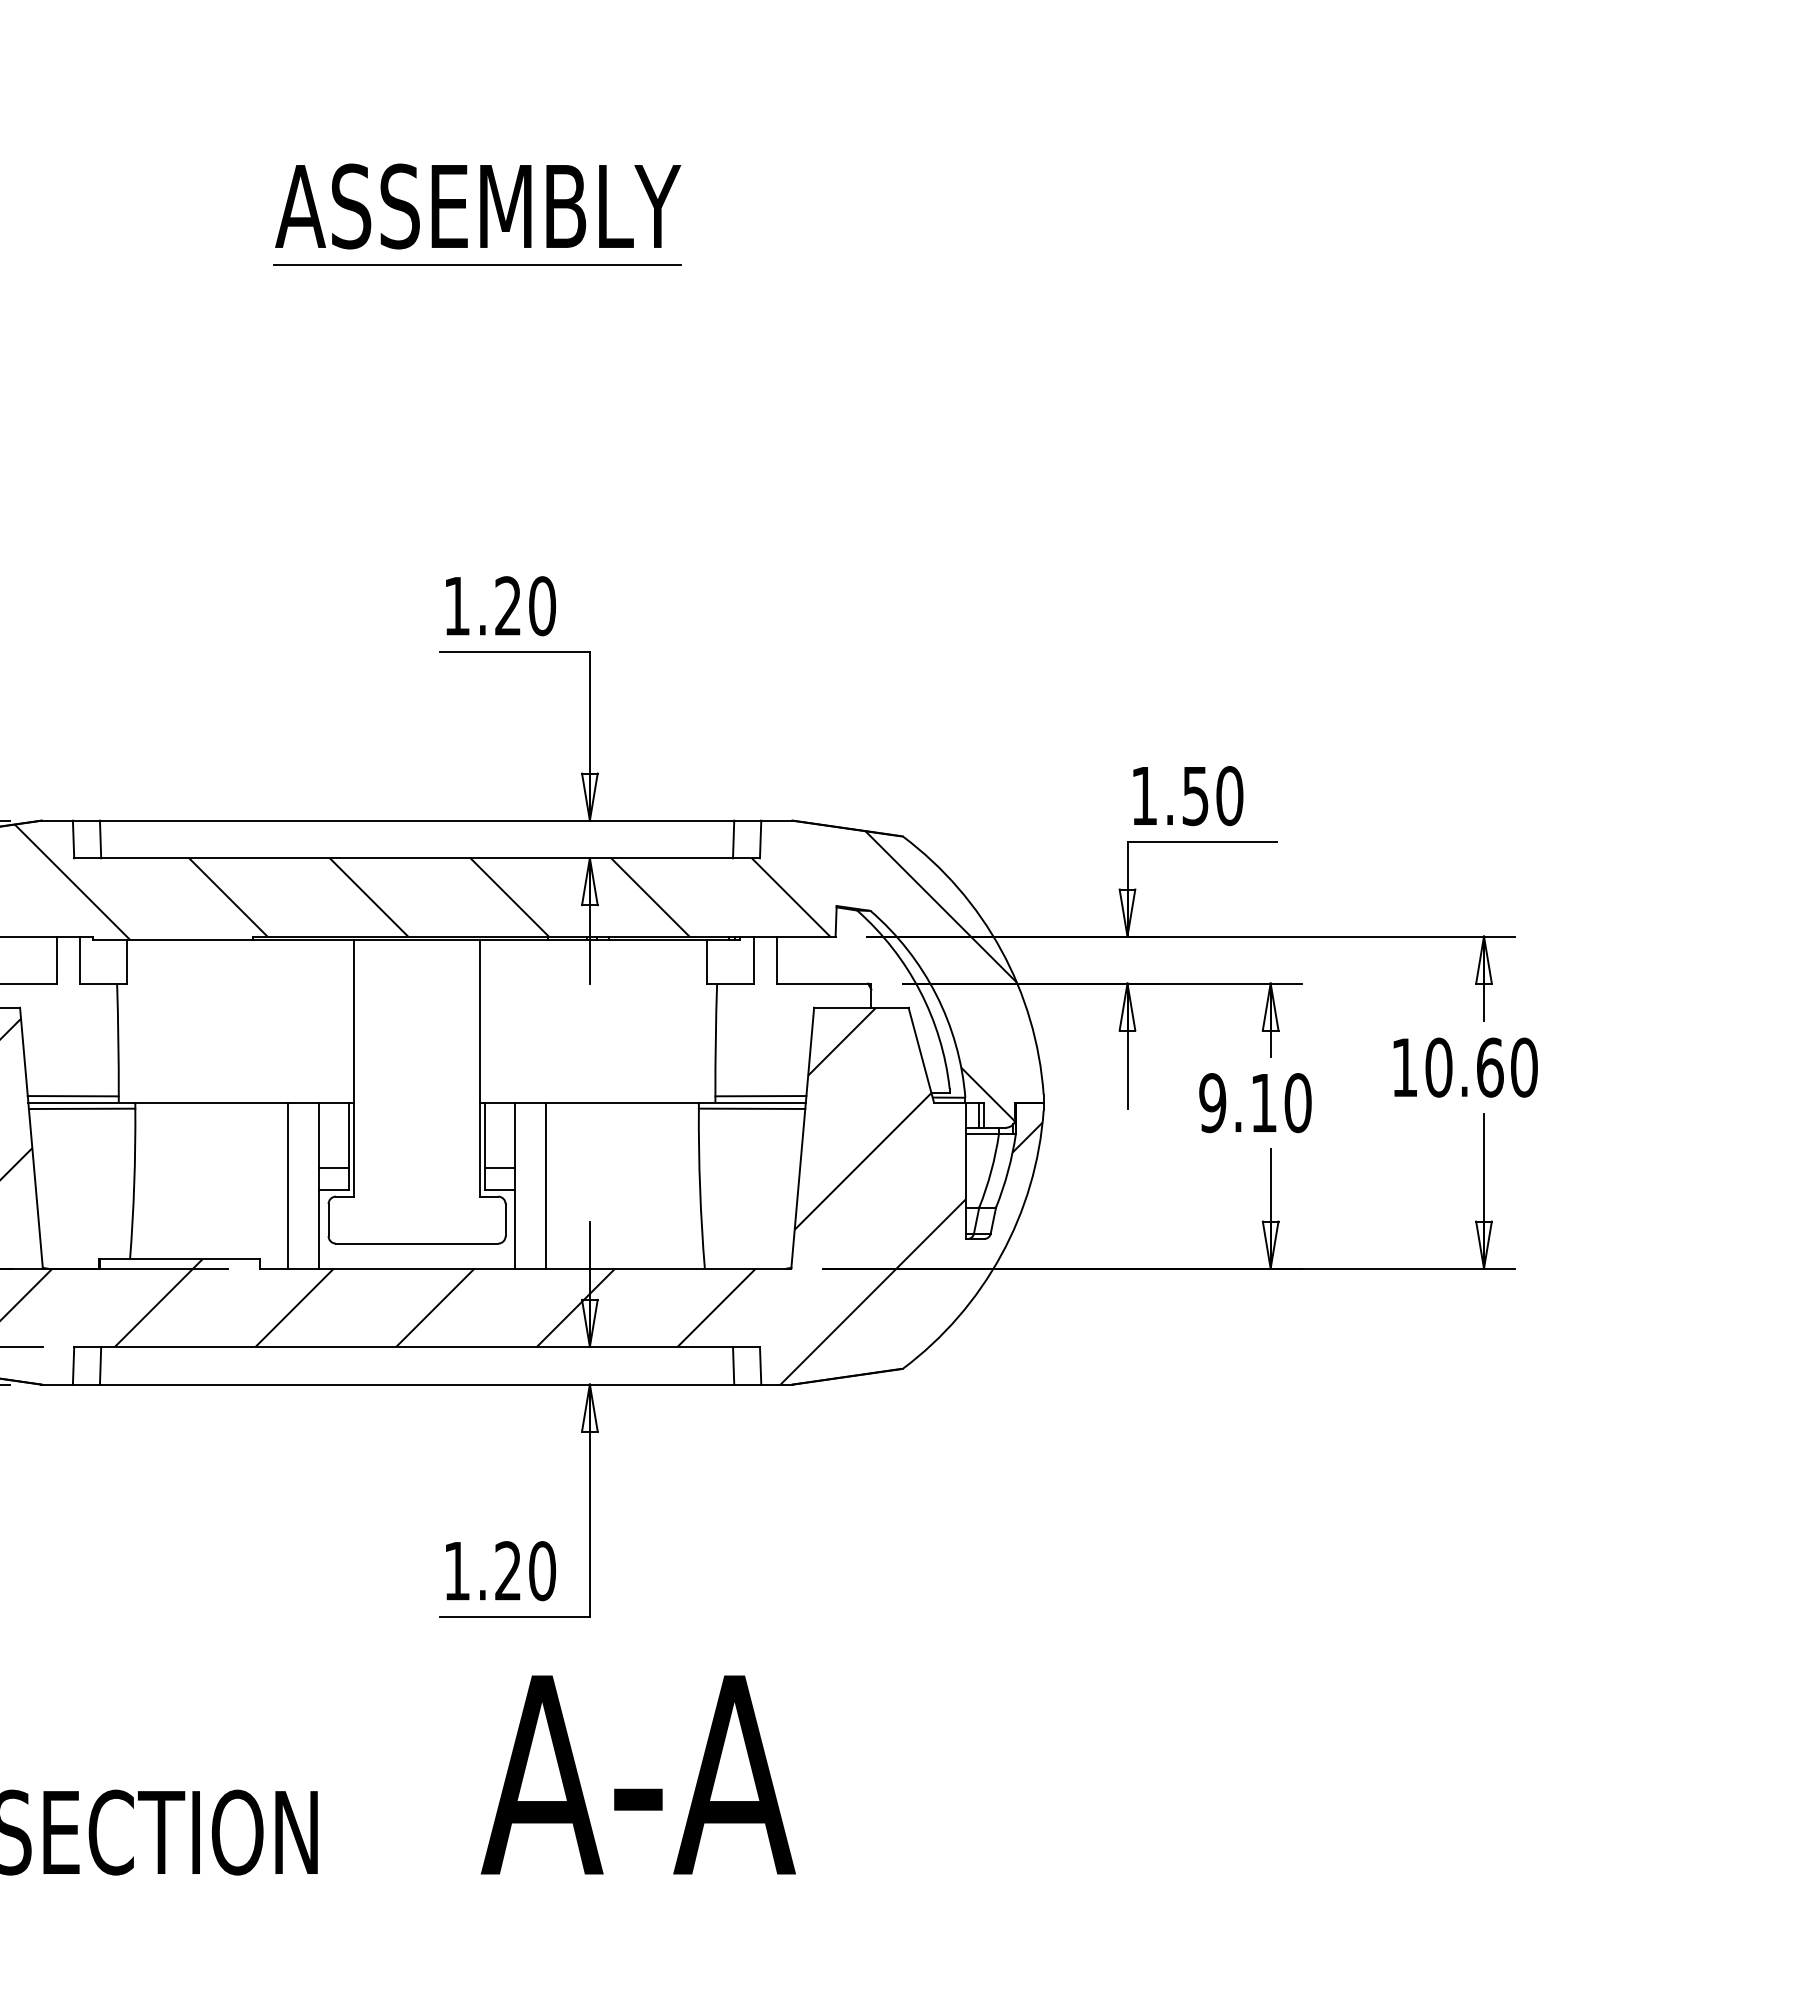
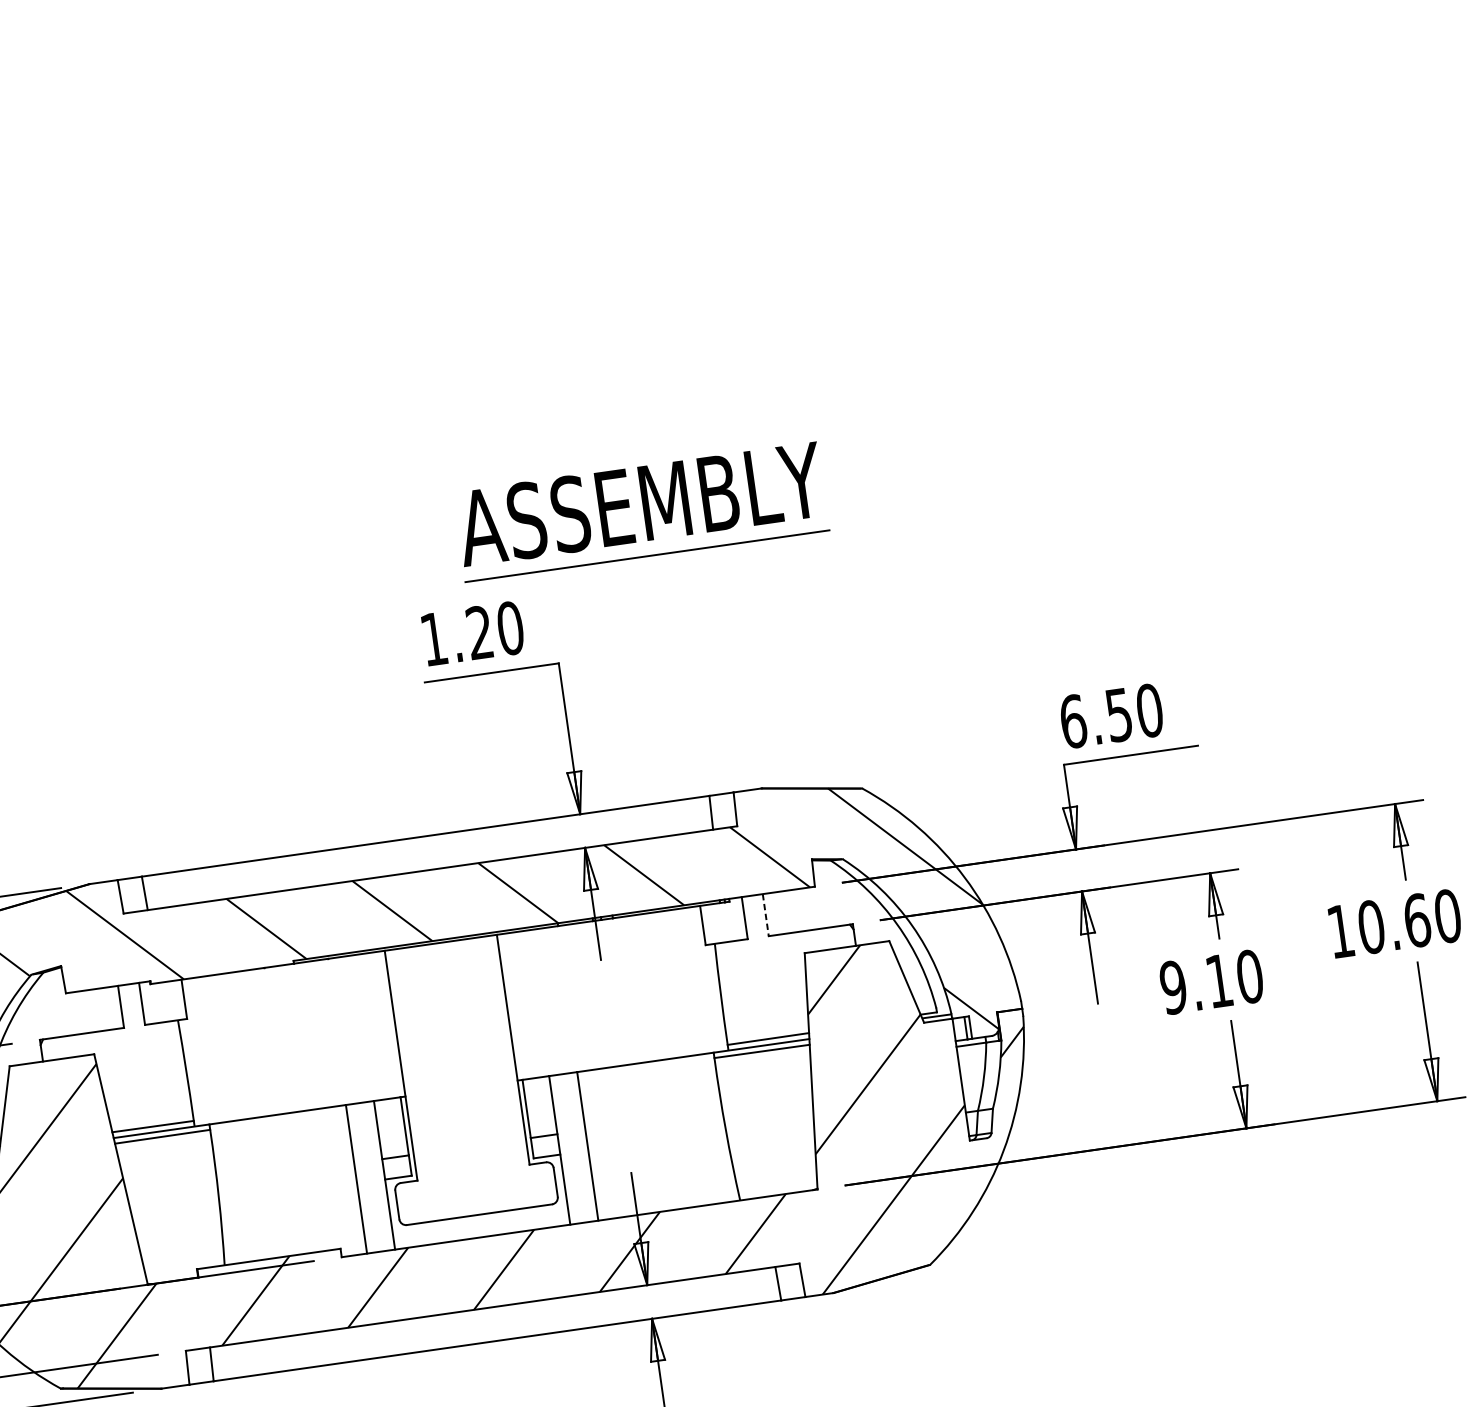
part: (477, 214) -> (640, 511), moved
text: (1144, 796) -> (1073, 722), 1.50 -> 6.50
line: (777, 960) -> (765, 915), solid -> dashed

